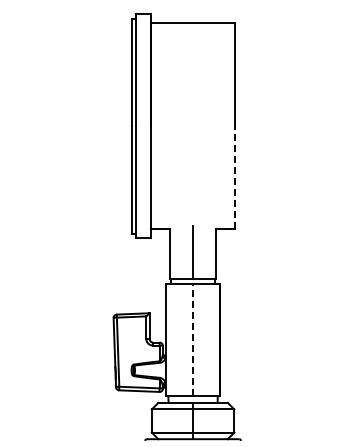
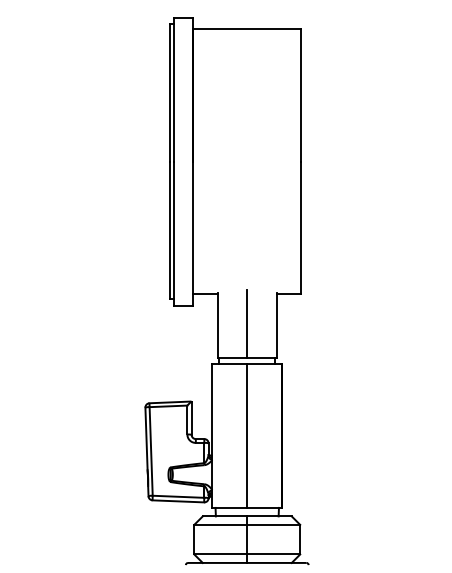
line: (235, 177) -> (301, 227), dashed -> solid
line: (192, 339) -> (246, 435), dashed -> solid

